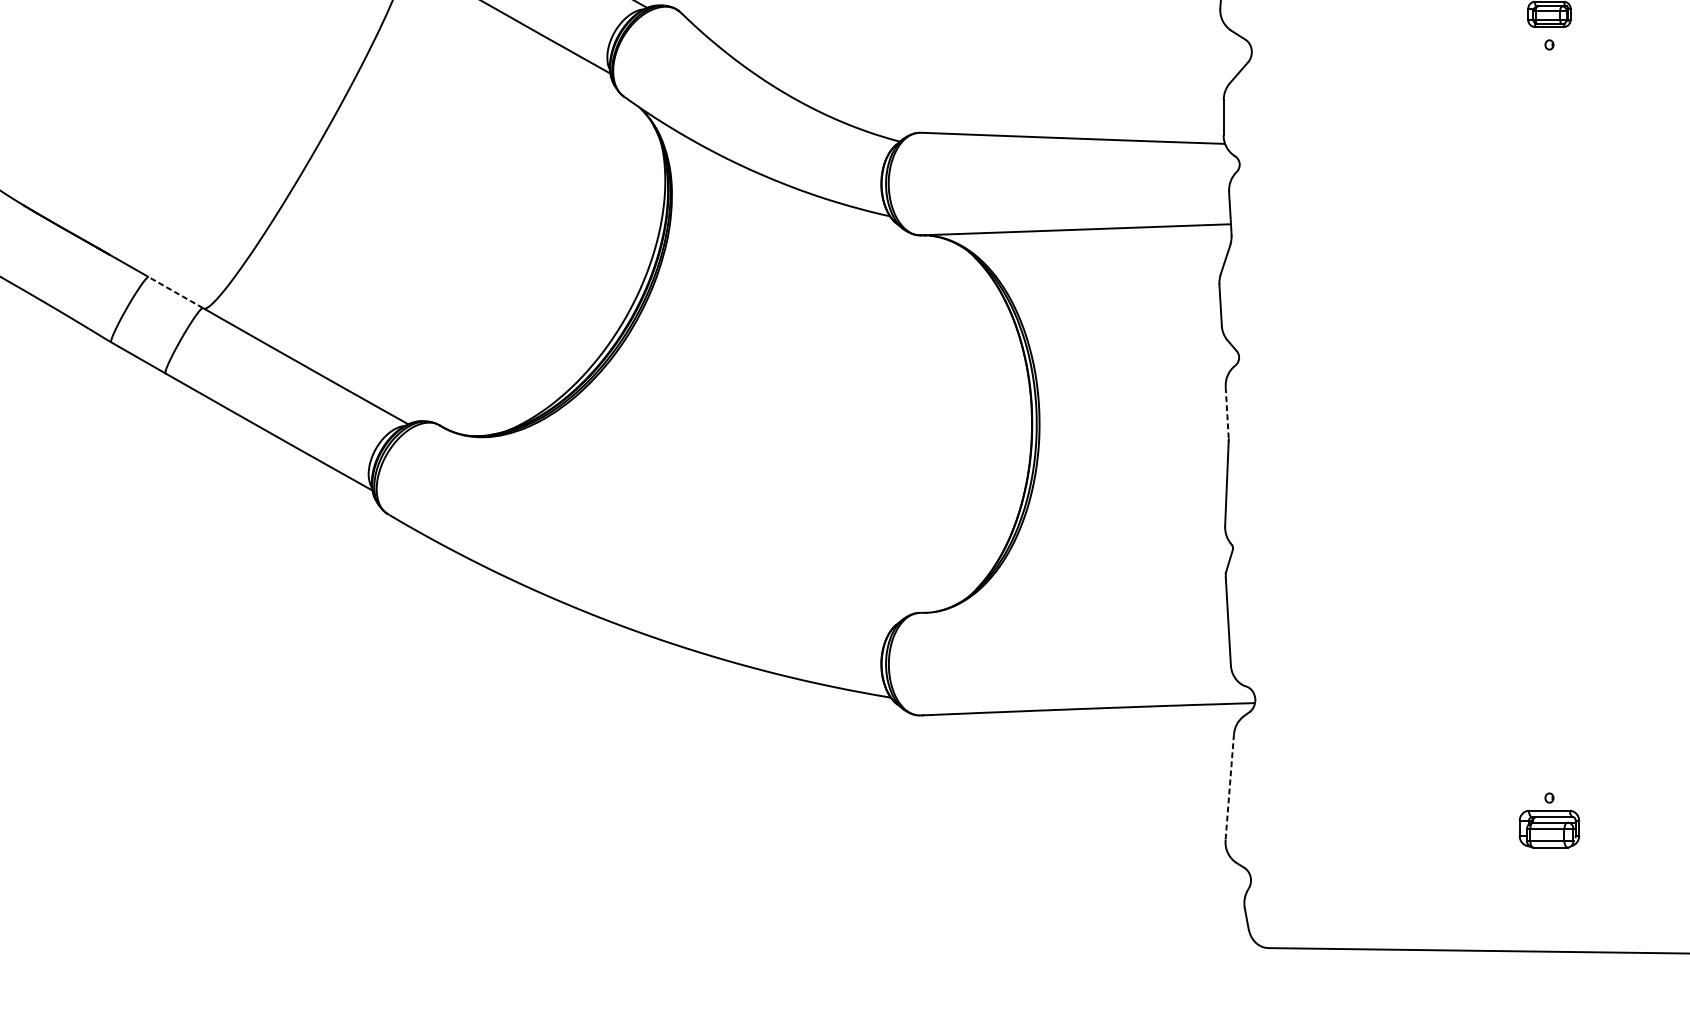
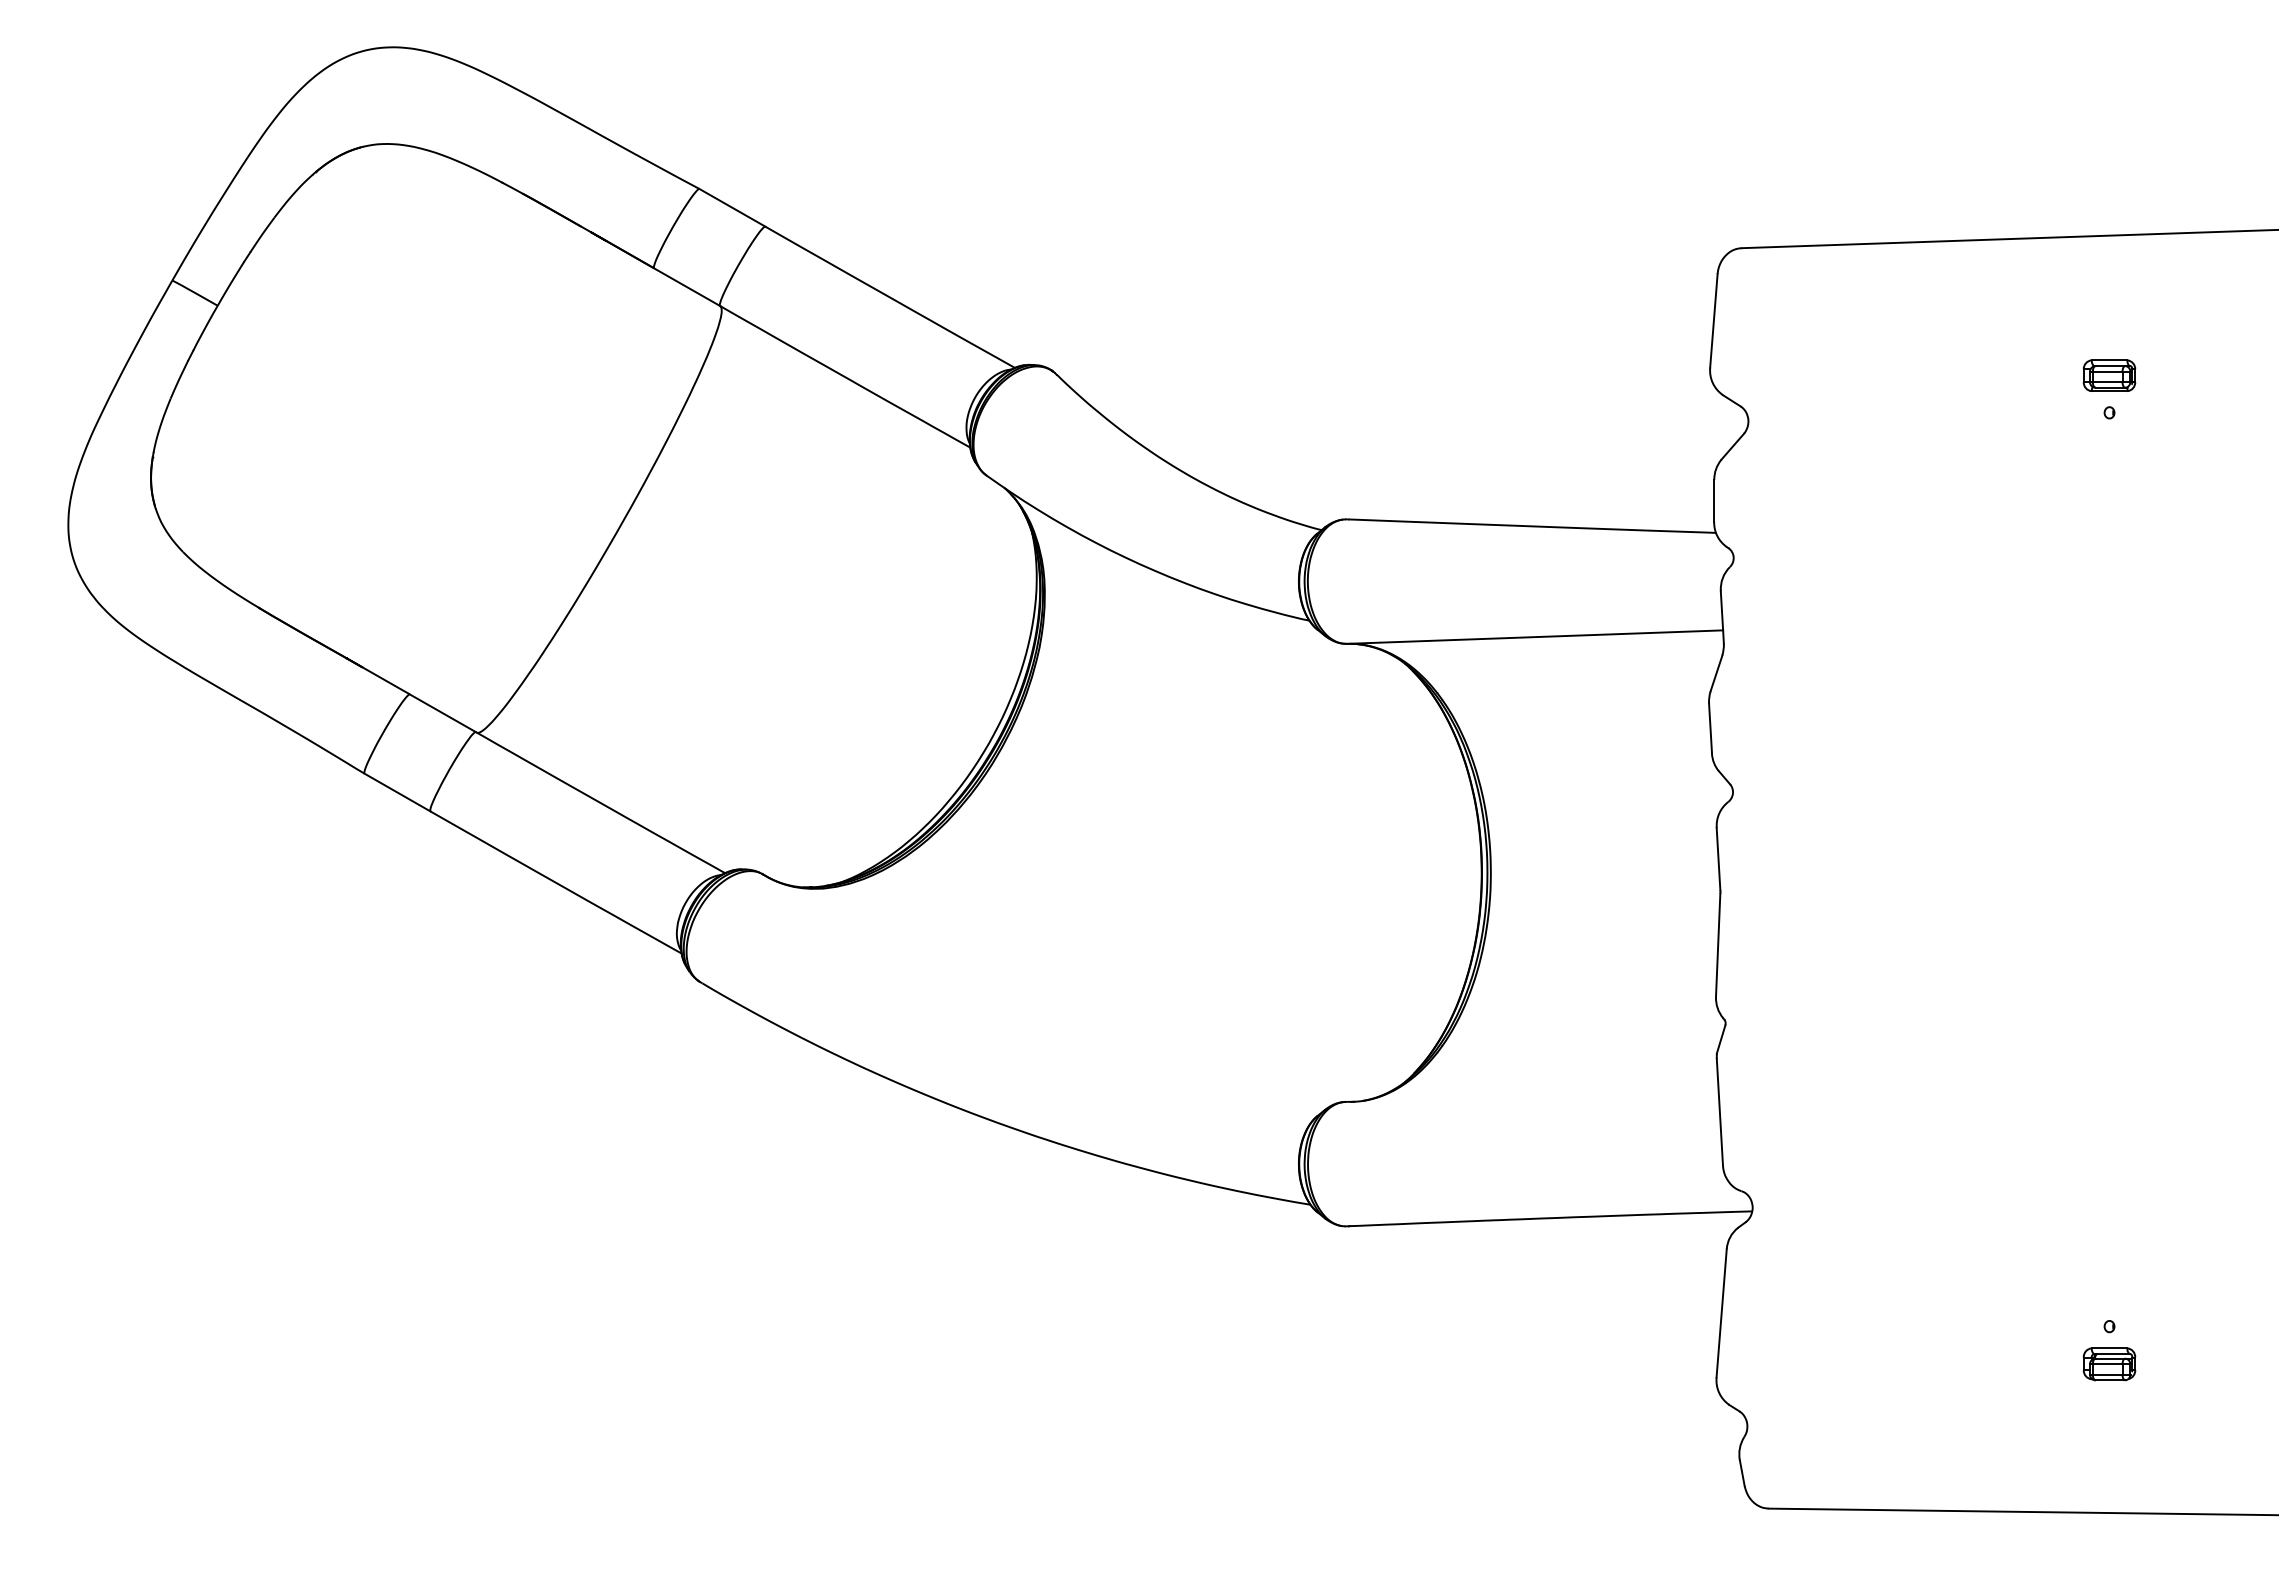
line: (175, 292) -> (442, 713), dashed -> solid
line: (1227, 413) -> (1718, 859), dashed -> solid
line: (1229, 787) -> (1721, 1313), dashed -> solid
part: (1549, 829) -> (2109, 1364), size x0.71

